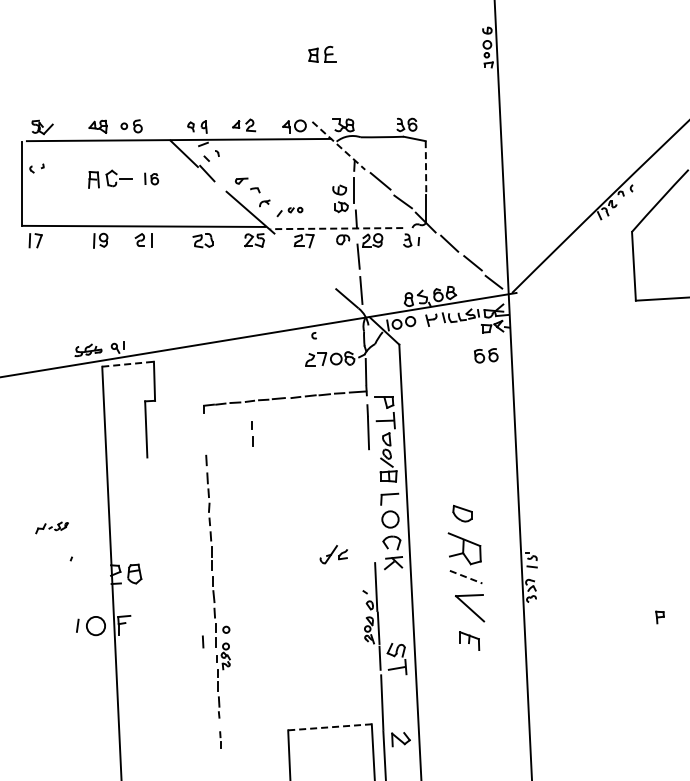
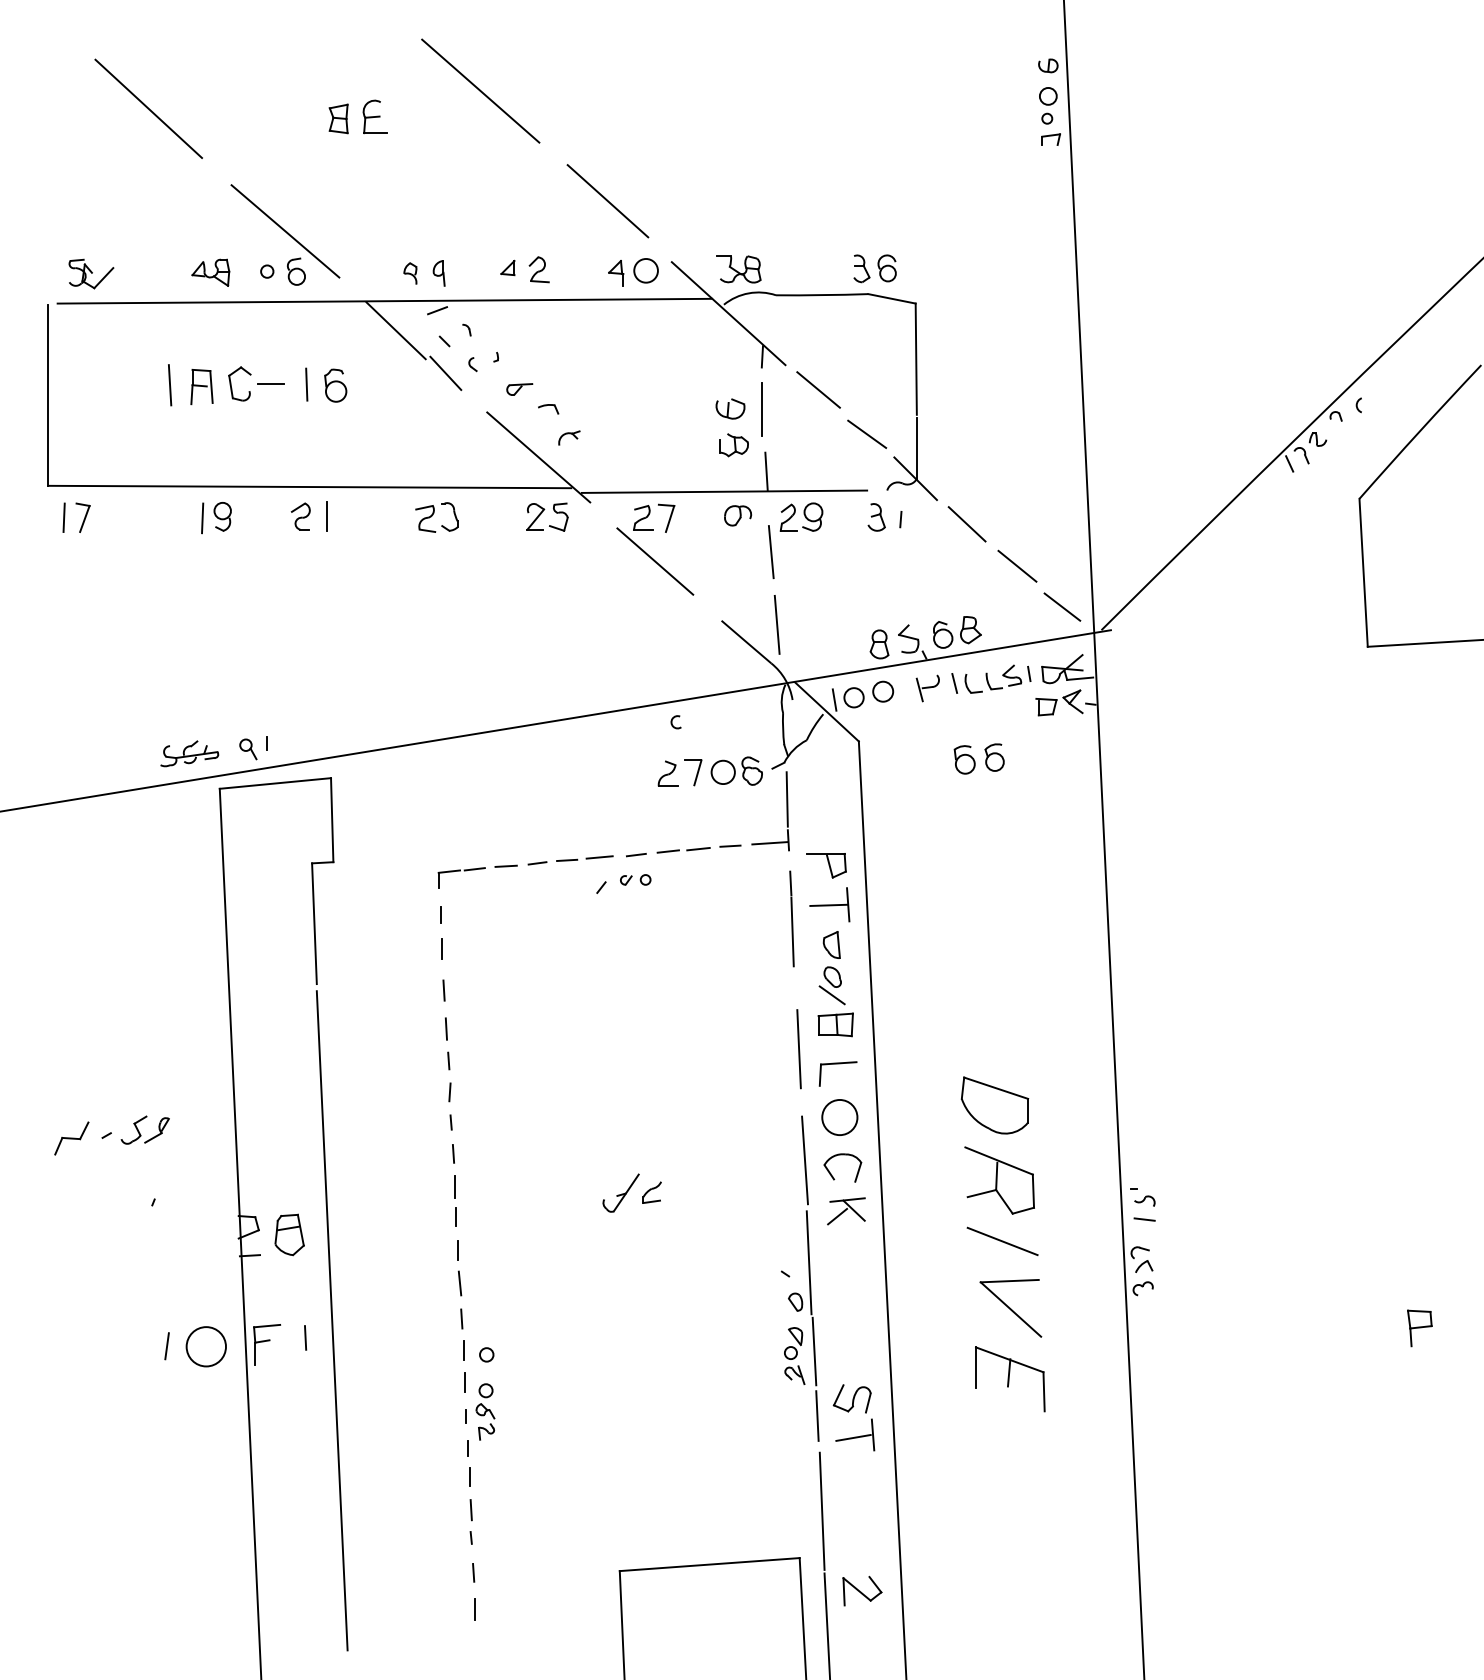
line: (223, 42) -> (480, 91), added
line: (69, 50) -> (149, 108), added
part: (322, 53) -> (357, 115), moved
line: (282, 93) -> (607, 201), added
line: (132, 107) -> (284, 231), added
line: (338, 145) -> (728, 312), dashed -> solid
line: (426, 167) -> (917, 360), dashed -> solid
part: (36, 168) -> (482, 362), moved
line: (78, 178) -> (168, 383), added
part: (151, 178) -> (325, 383), size x1.43
part: (289, 211) -> (622, 883), moved
line: (336, 228) -> (723, 491), dashed -> solid
line: (304, 260) -> (654, 560), added
part: (486, 355) -> (979, 758), moved
line: (128, 364) -> (276, 784), dashed -> solid
part: (252, 433) -> (441, 932), moved
line: (371, 487) -> (799, 1048), added
part: (462, 513) -> (994, 1104), size x1.67
part: (51, 527) -> (110, 1134), size x1.67
line: (373, 539) -> (803, 1160), added
part: (333, 554) -> (631, 1192), moved
line: (466, 577) -> (1003, 1242), dashed -> solid
line: (154, 613) -> (332, 1319), added
part: (659, 617) -> (1418, 1328), size x1.43
part: (469, 640) -> (1009, 1377), size x1.67
line: (203, 641) -> (306, 1336), moved
line: (330, 727) -> (710, 1564), dashed -> solid
part: (220, 739) -> (474, 1590), size x1.67

